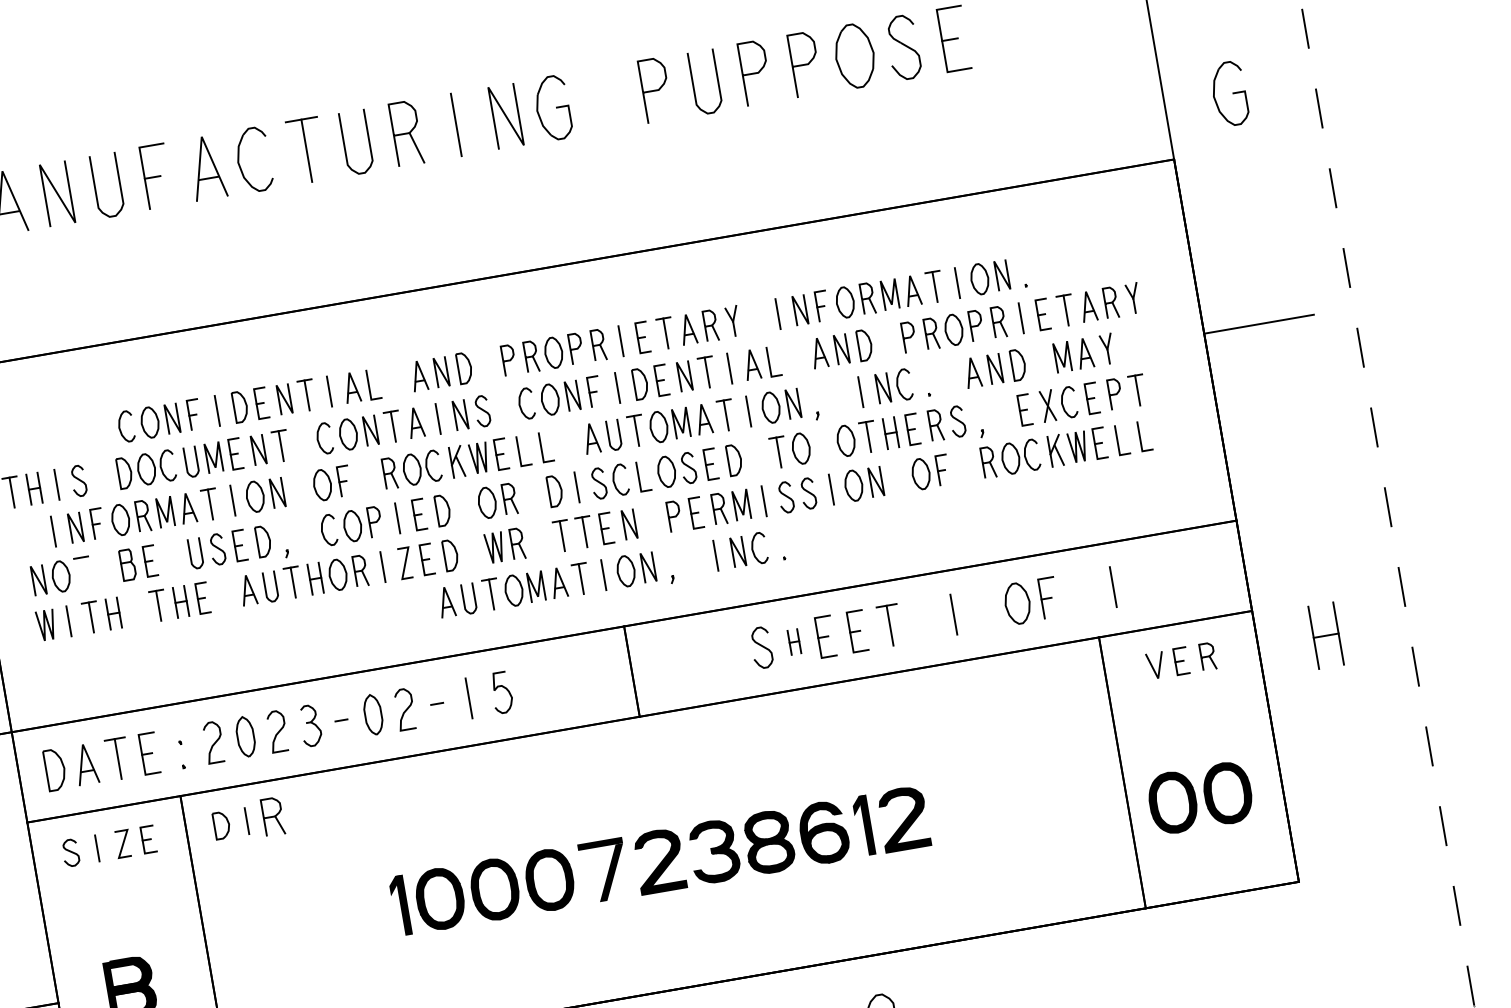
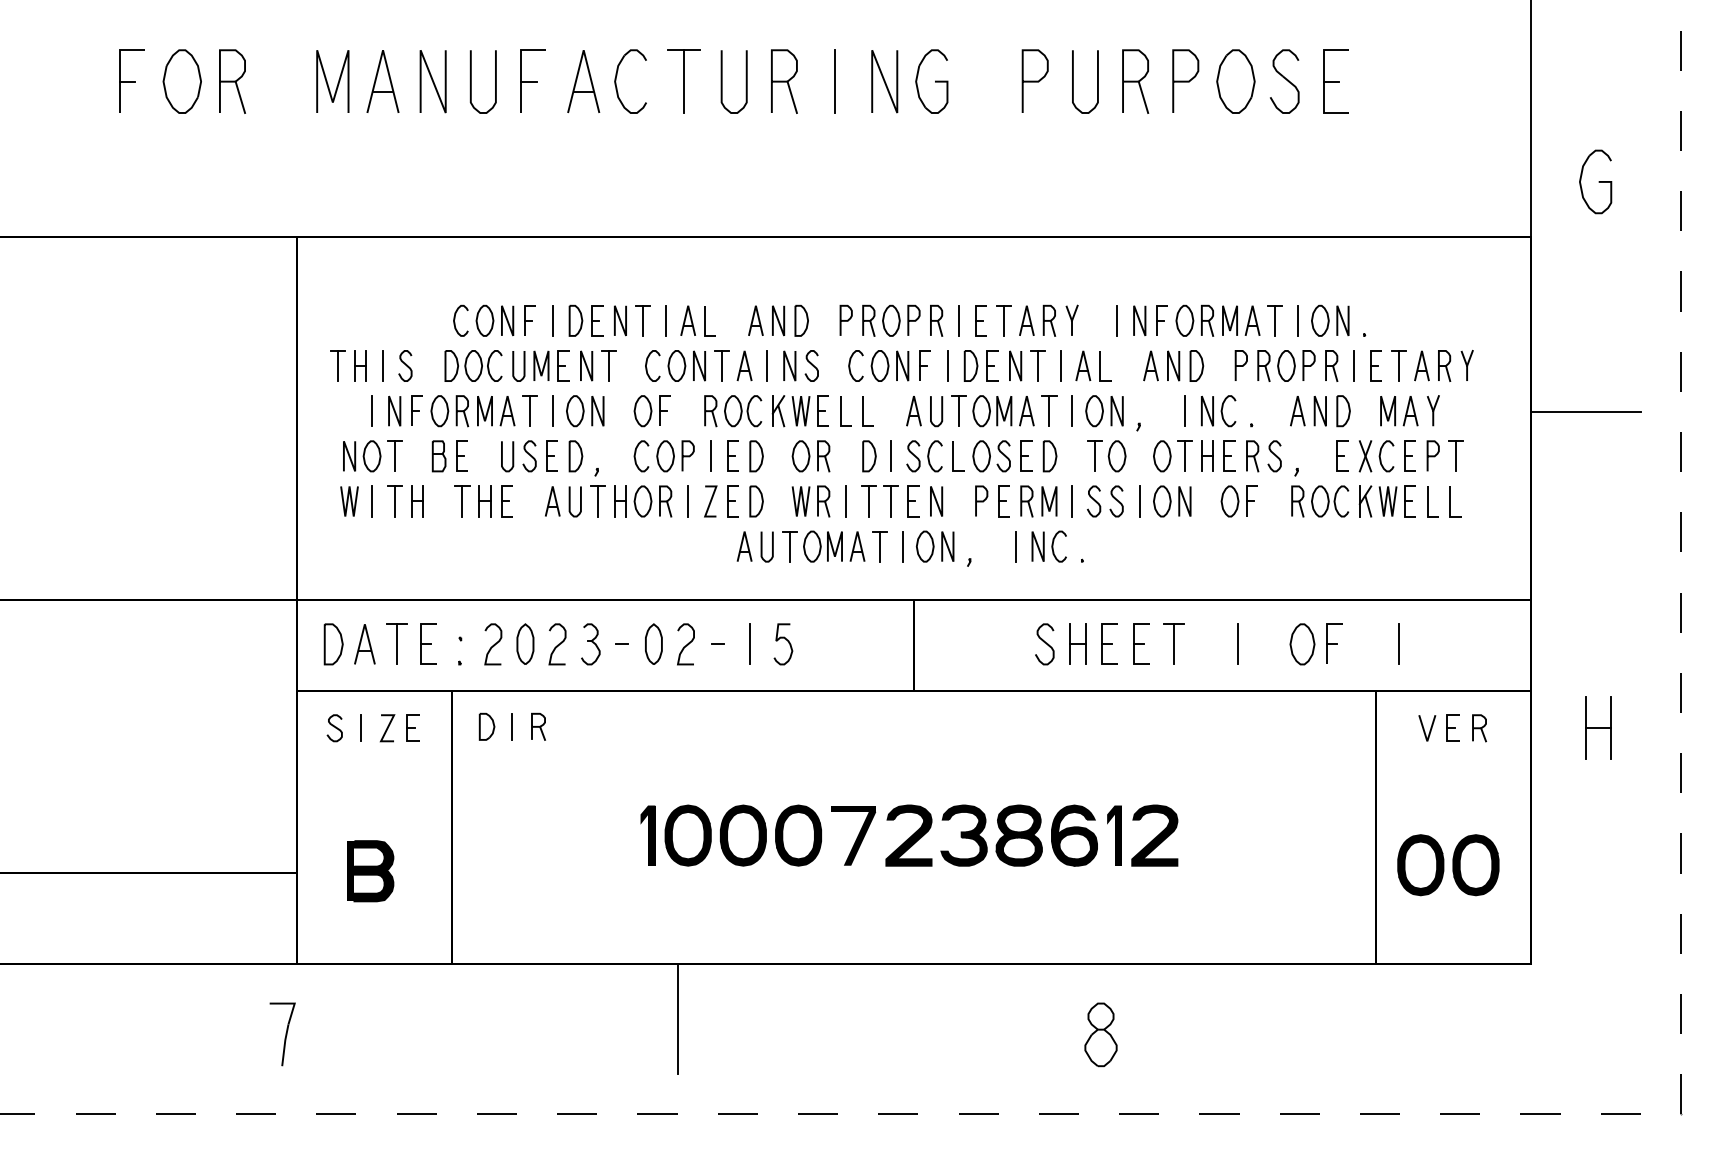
line: (765, 87) -> (1143, 97), added
line: (540, 539) -> (846, 501), added
line: (83, 572) -> (394, 456), added
part: (793, 641) -> (1077, 643), size x1.67
part: (272, 816) -> (538, 726), size x0.71

